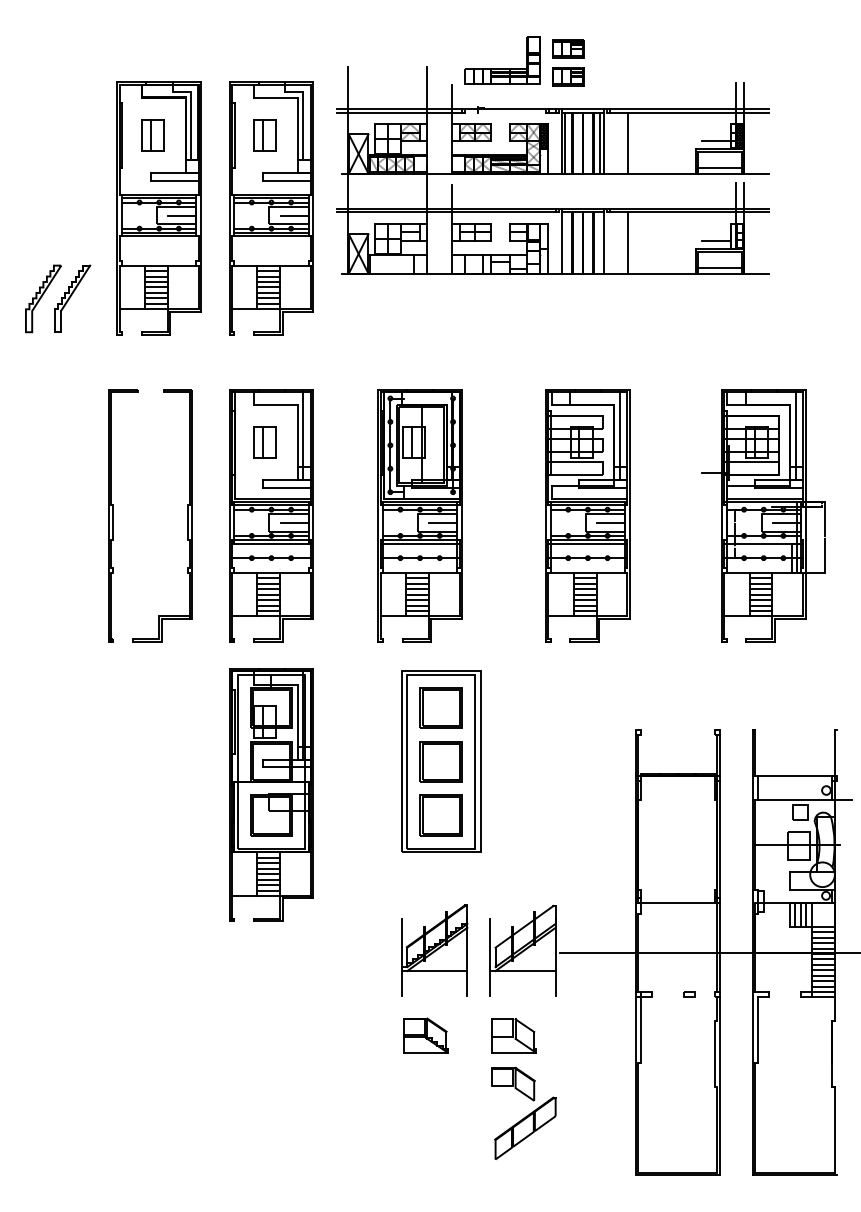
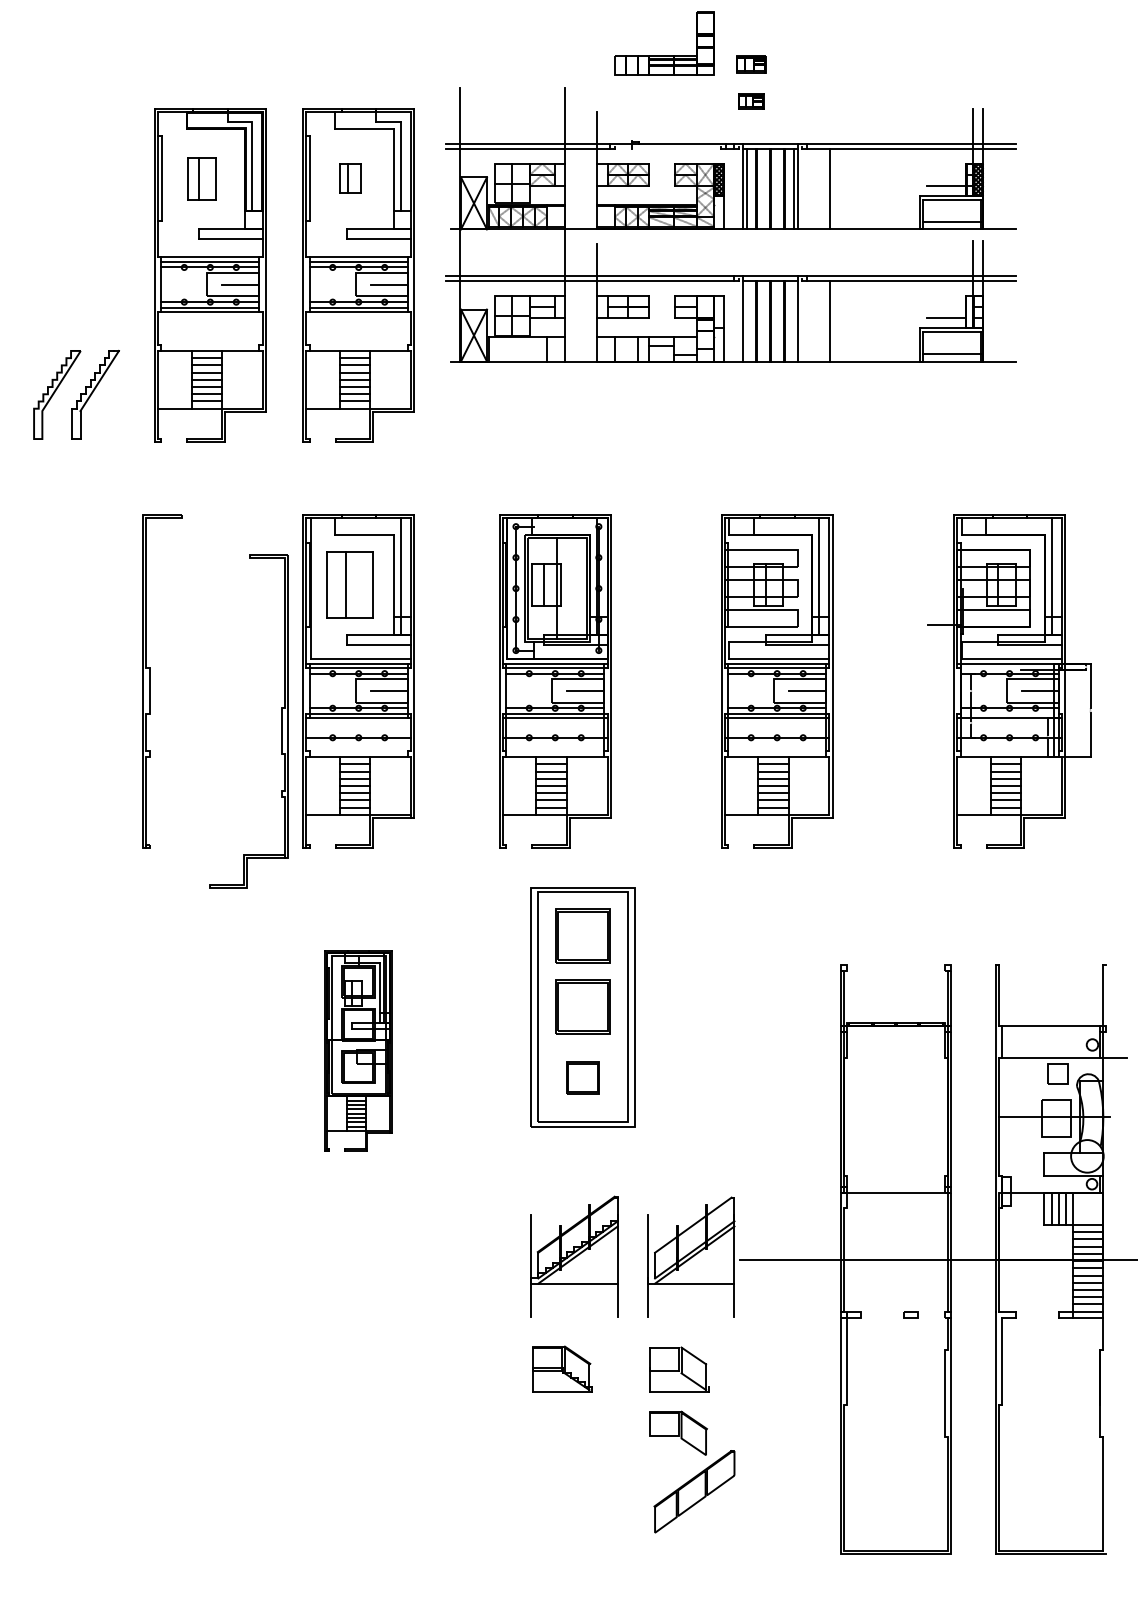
part: (567, 48) -> (750, 64), size x0.7
part: (502, 69) -> (664, 55), moved
part: (567, 76) -> (750, 101), size x0.6
part: (265, 135) -> (350, 178), size x0.7
part: (265, 442) -> (350, 584), size x1.6
part: (187, 515) -> (281, 721), moved
part: (271, 794) -> (358, 1050), size x0.6
part: (440, 815) -> (582, 1077), size x0.6

